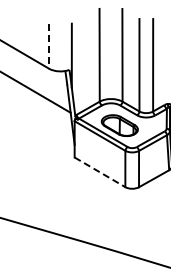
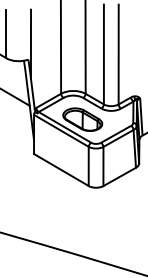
line: (49, 46) -> (6, 34), dashed -> solid
line: (100, 172) -> (61, 170), dashed -> solid

